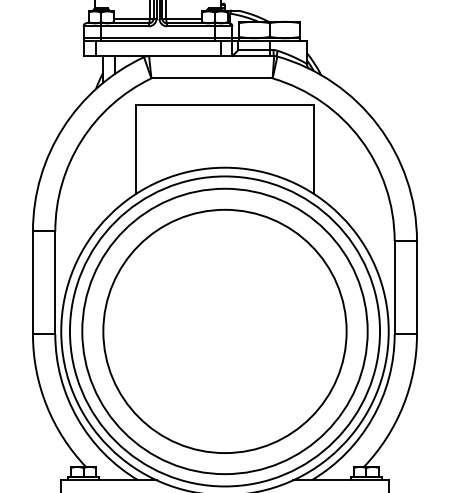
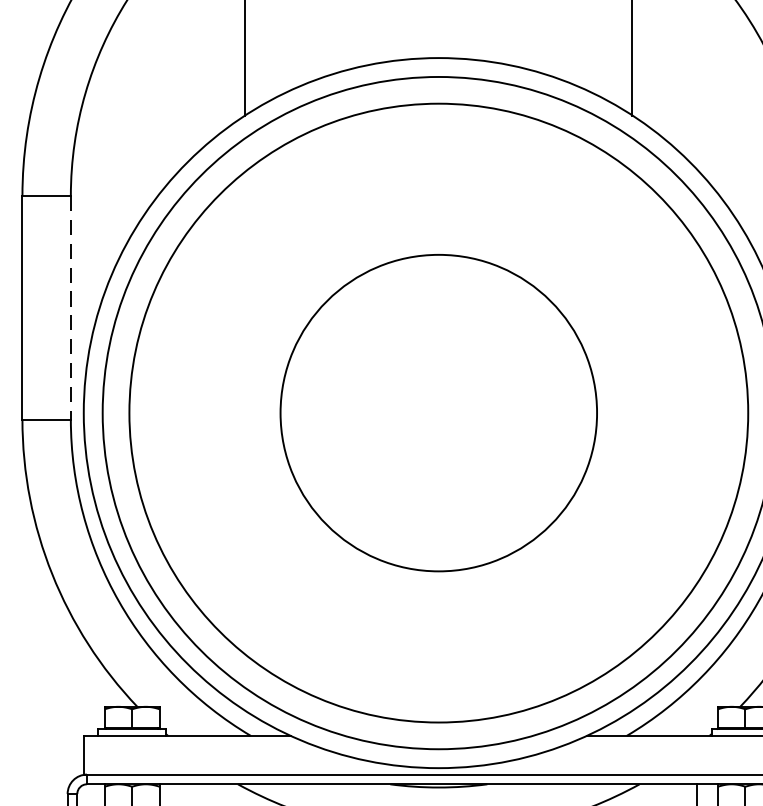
line: (55, 282) -> (71, 306), solid -> dashed
circle: (224, 331) -> (437, 413), size x0.6

